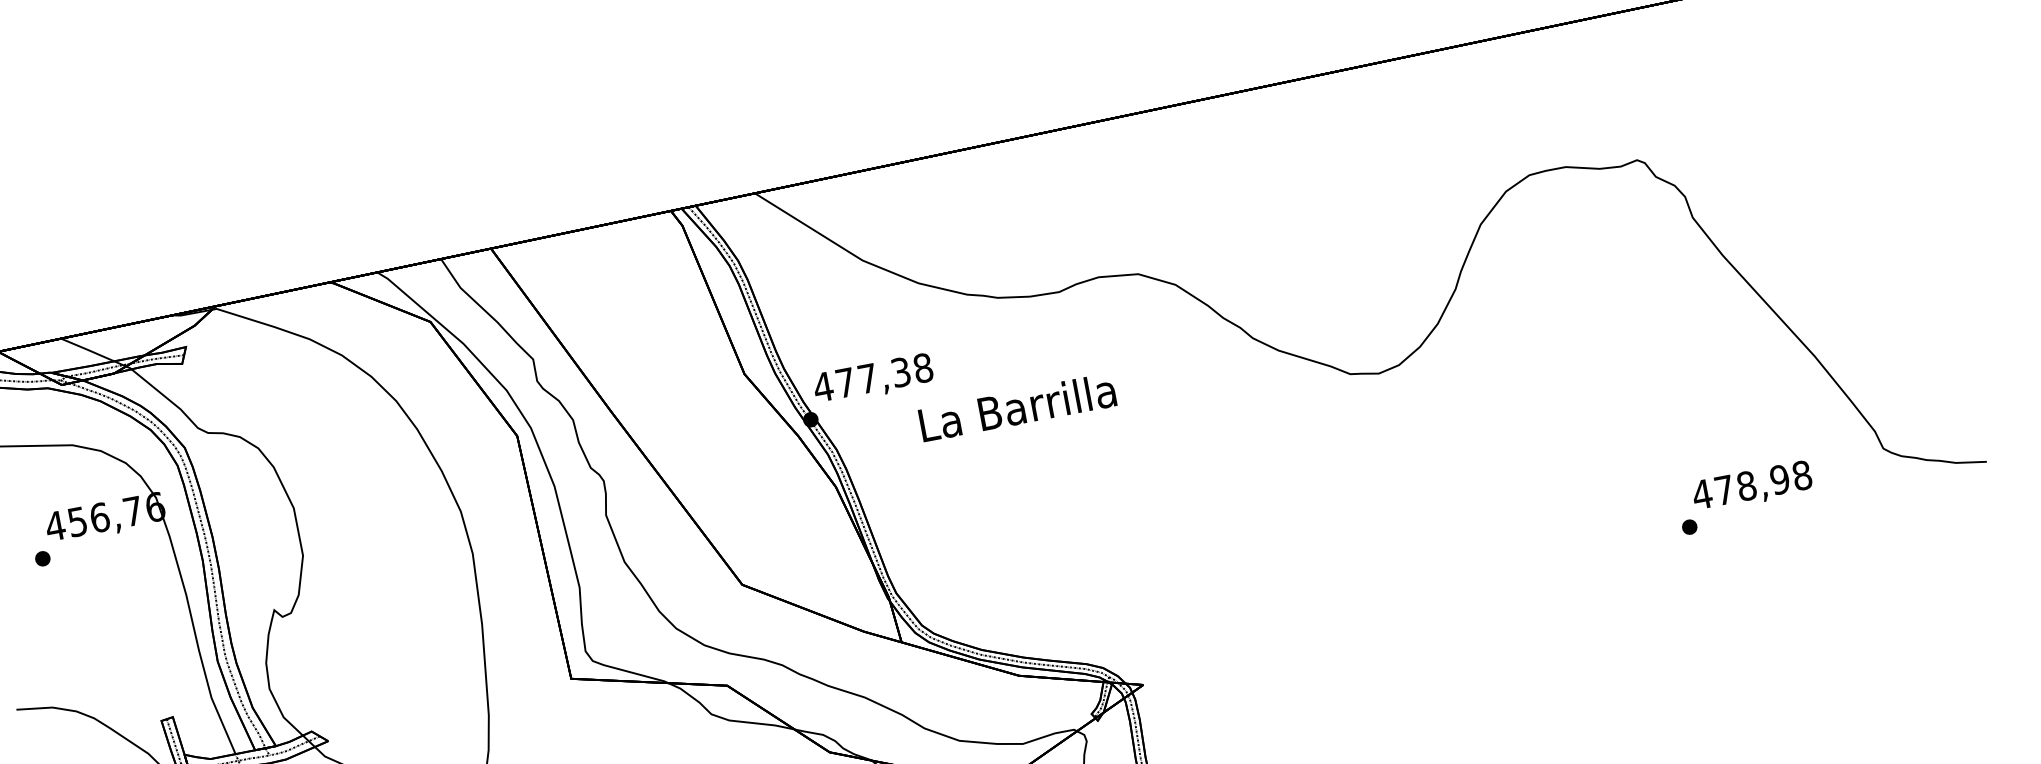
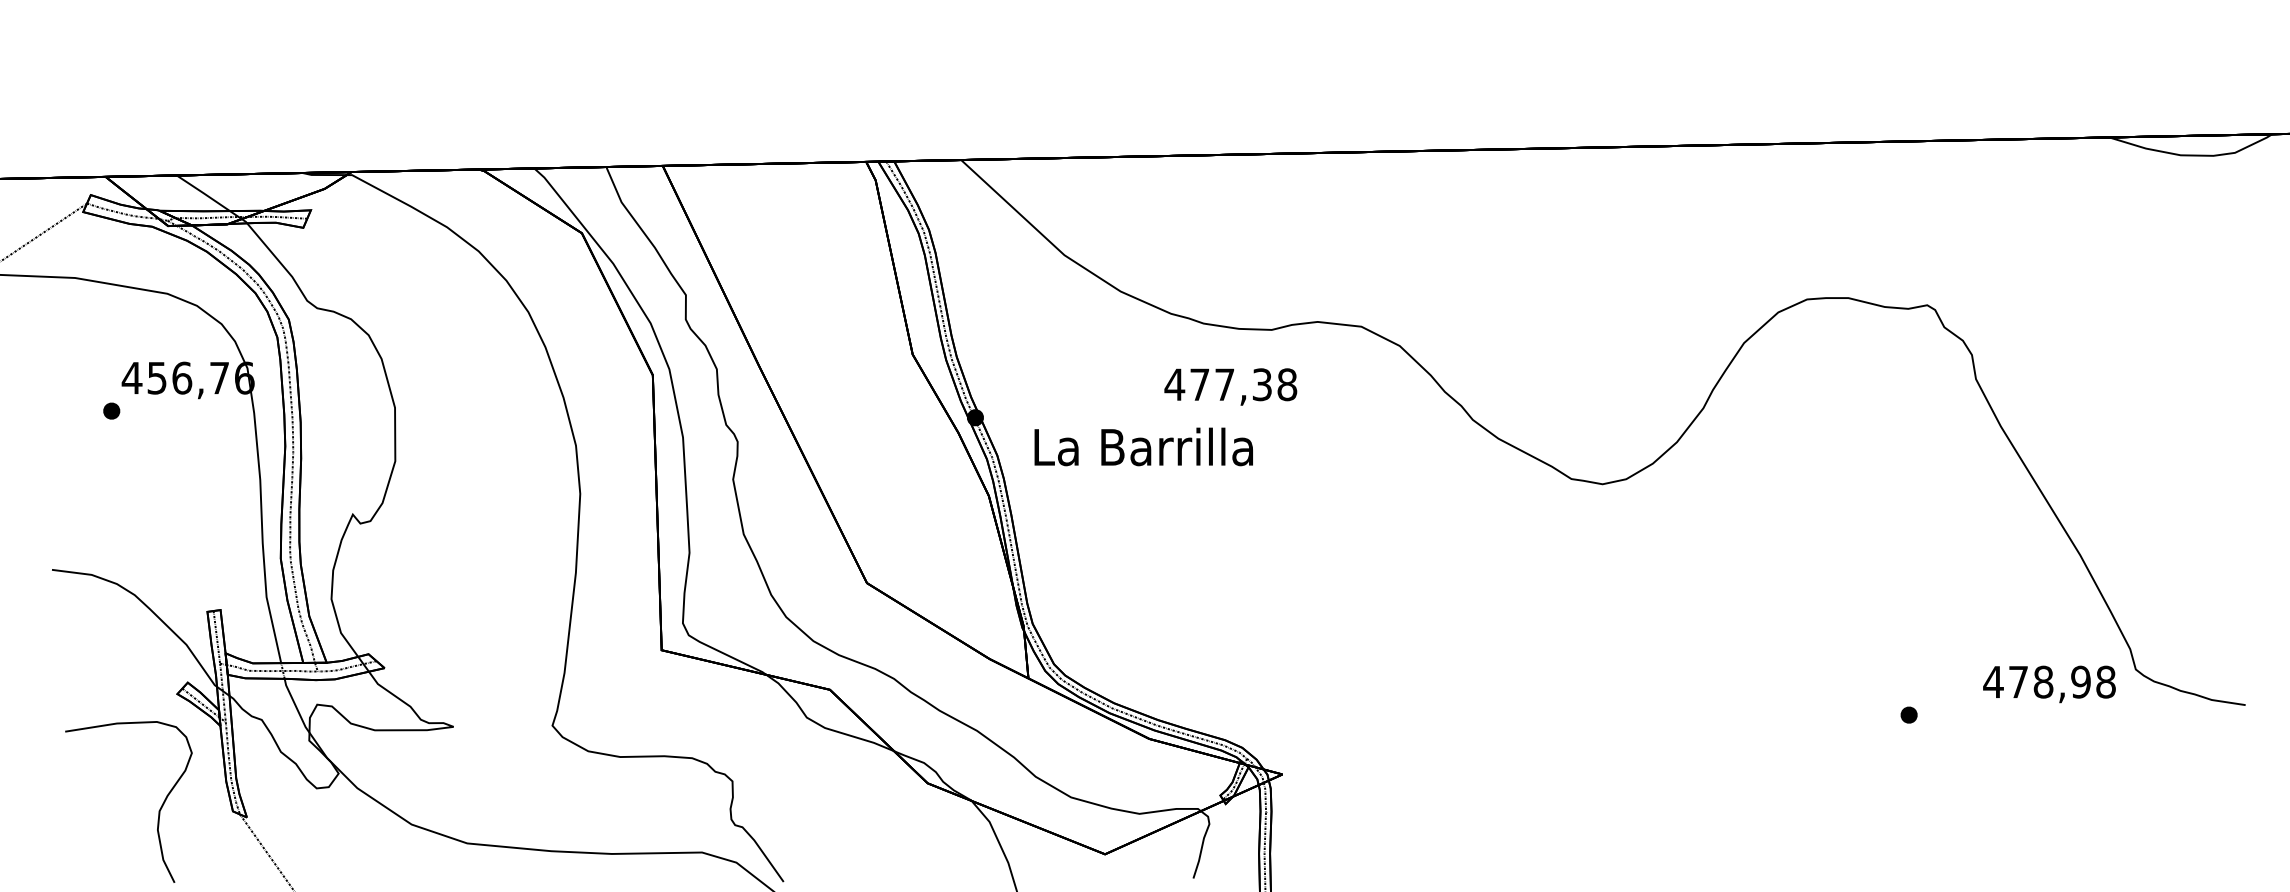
text: (873, 379) -> (1230, 386), moved
text: (1017, 407) -> (1143, 446), moved
text: (1752, 487) -> (2049, 684), moved

